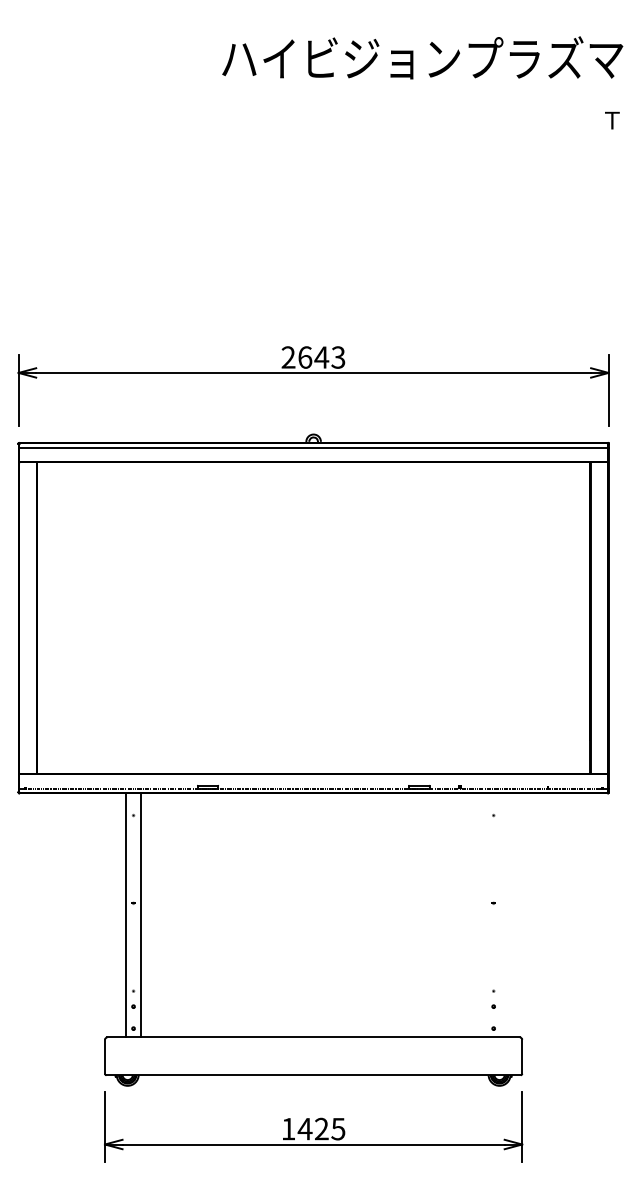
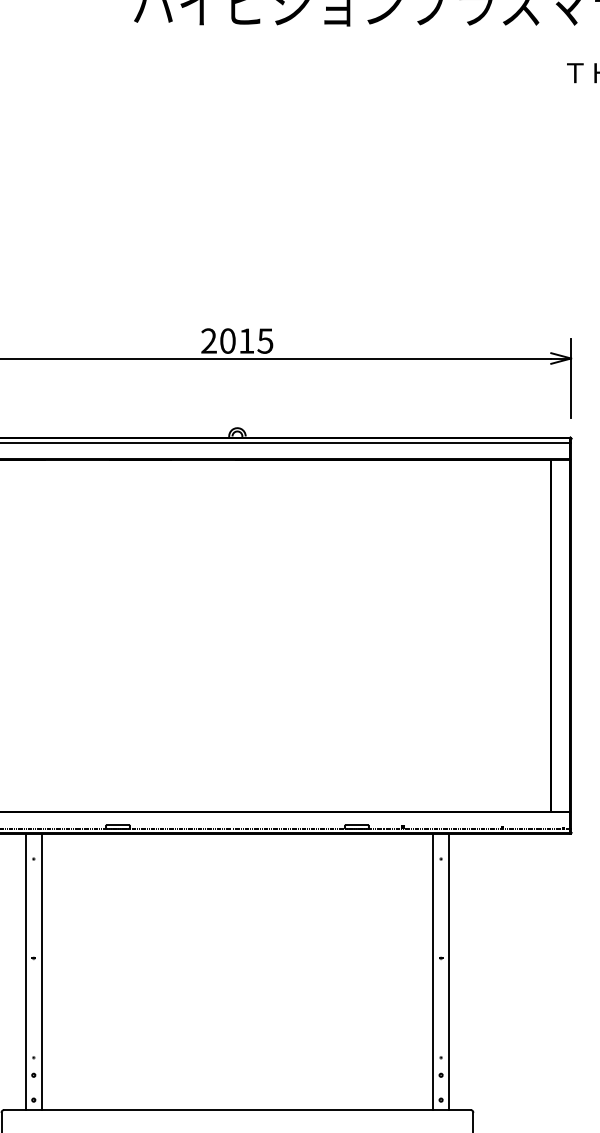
text: (321, 357) -> (246, 341), 2643 -> 2015
line: (486, 915) -> (432, 972), added
line: (501, 915) -> (449, 972), added

